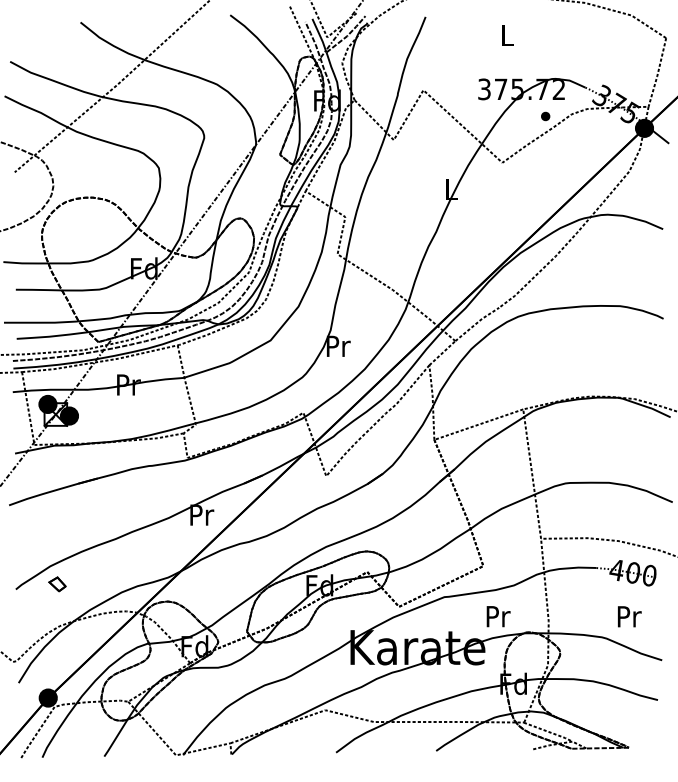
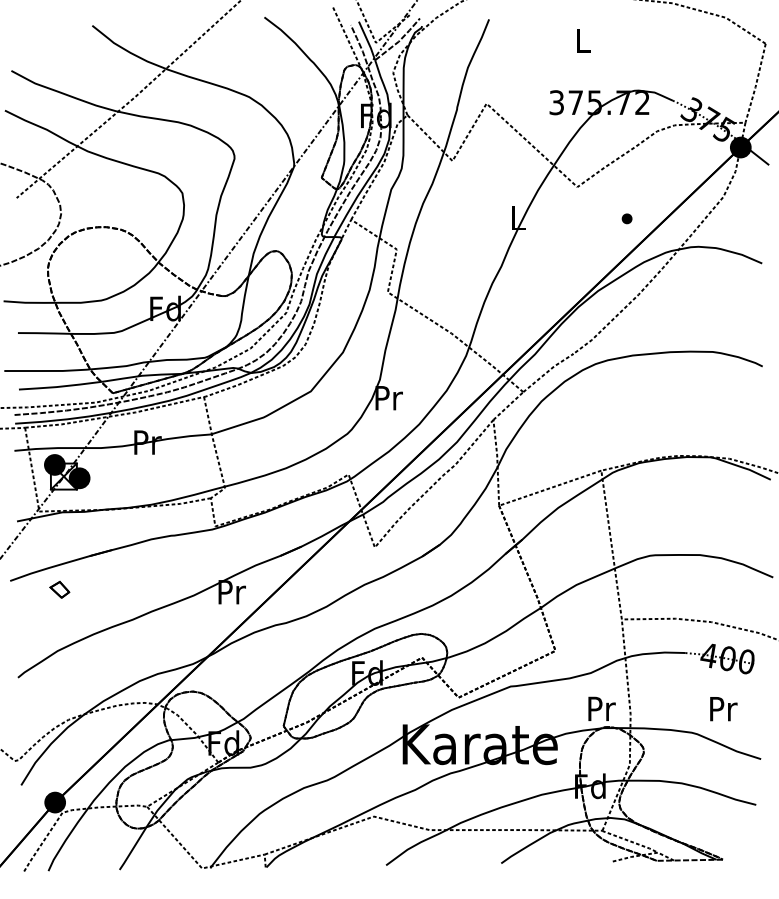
part: (545, 116) -> (626, 218), moved
part: (57, 584) -> (59, 589), moved
text: (498, 616) -> (601, 708), moved

